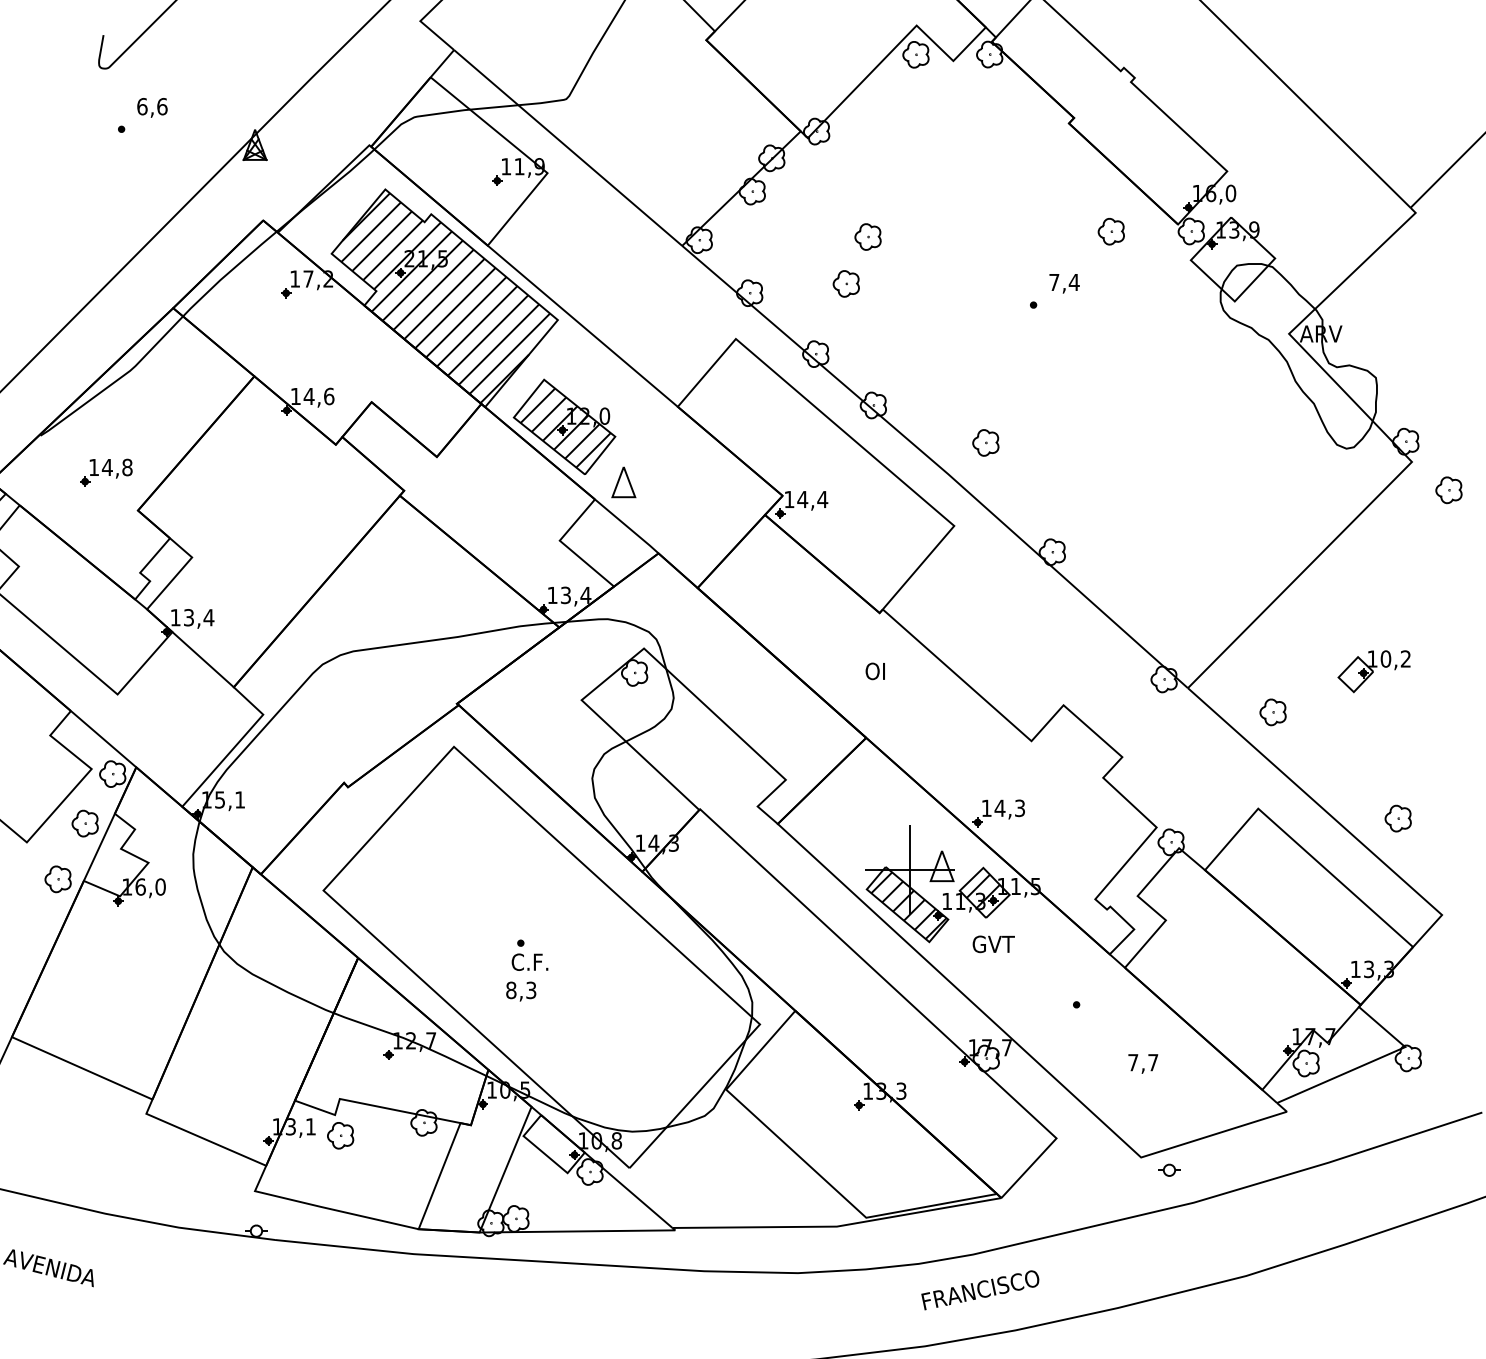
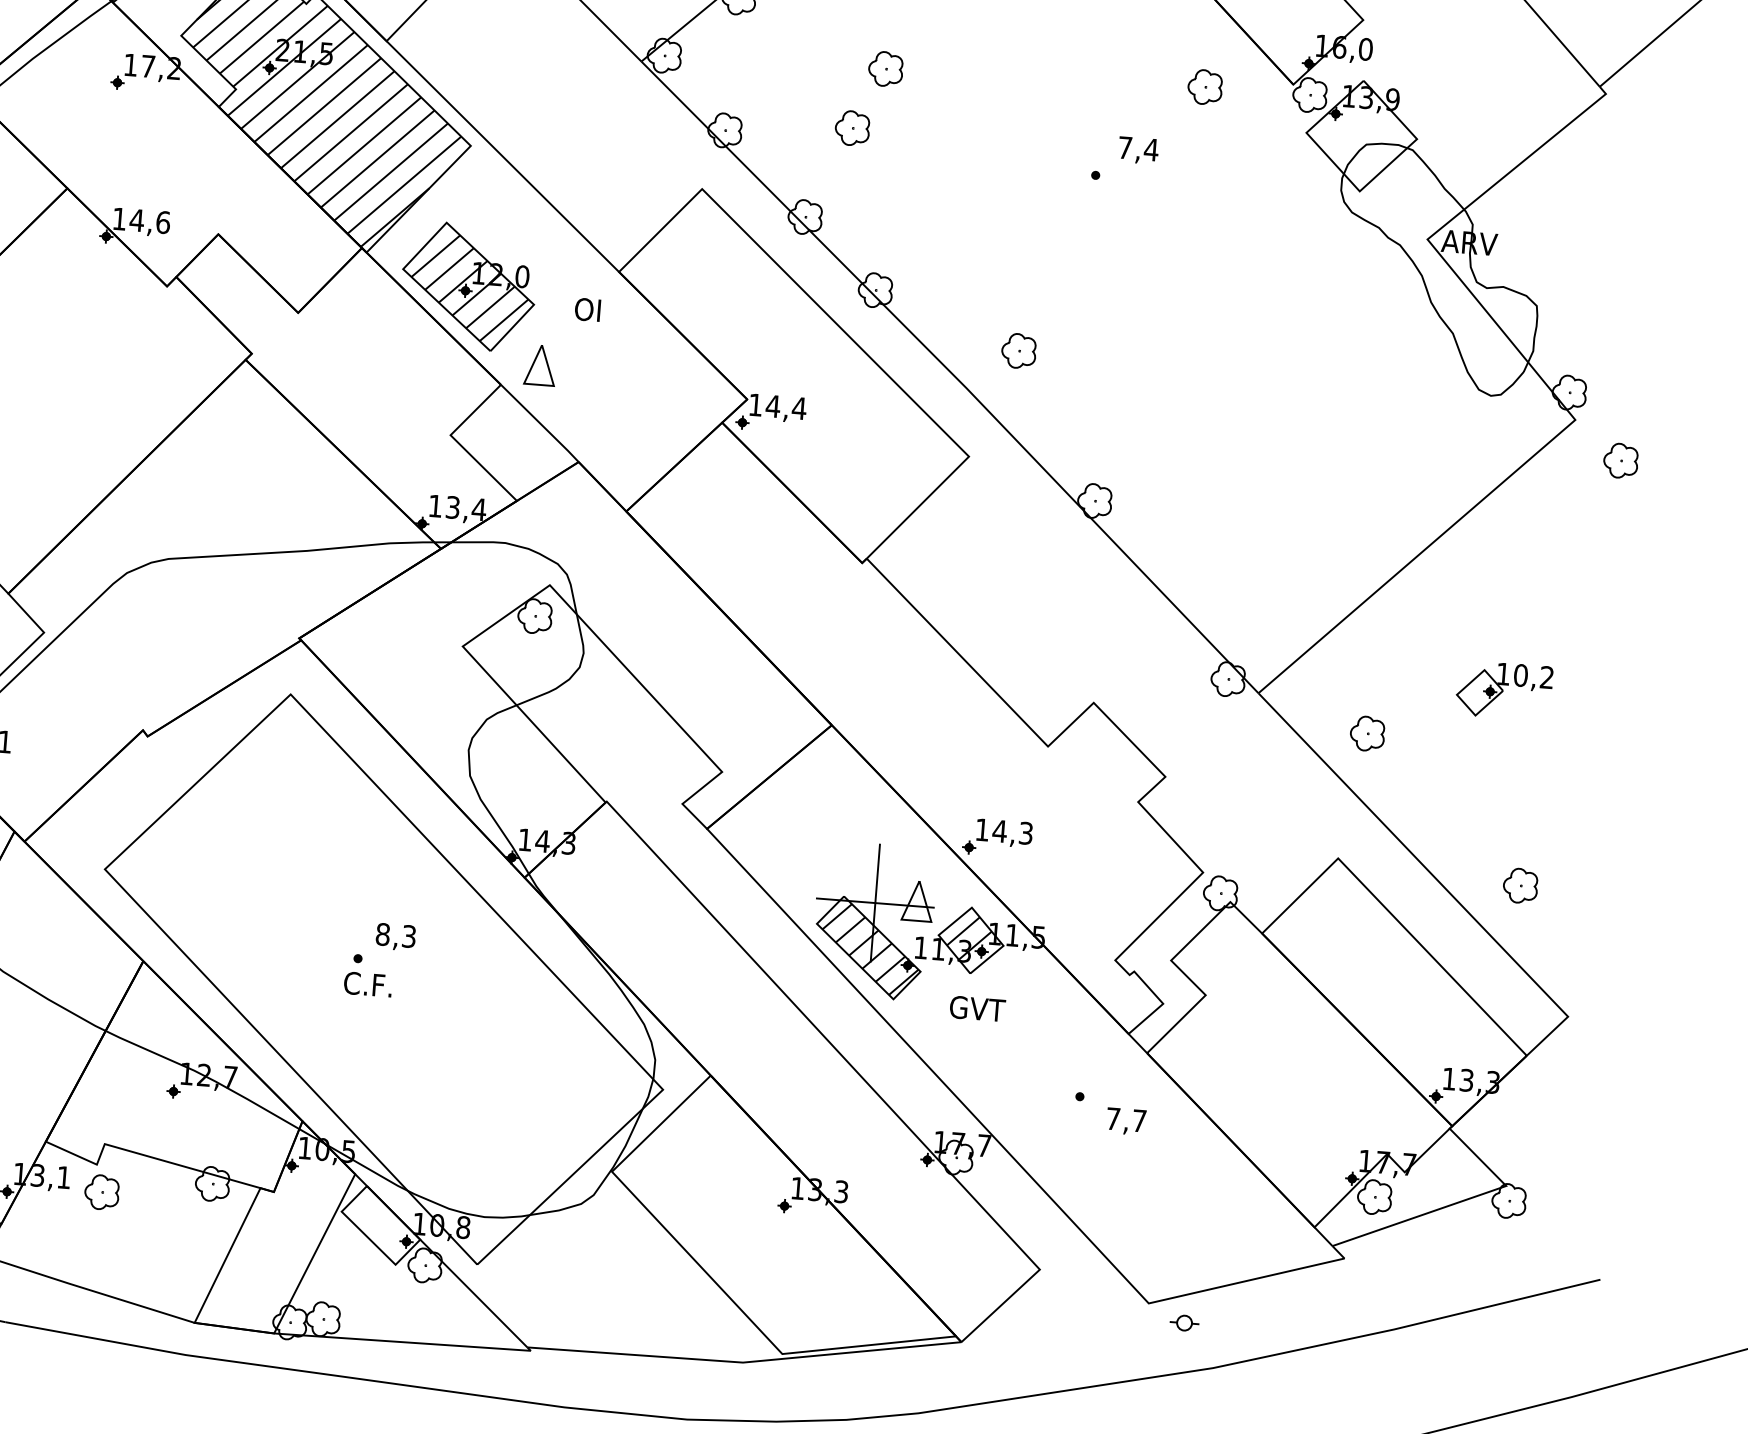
text: (874, 671) -> (586, 309), moved
text: (521, 991) -> (396, 936), moved
text: (1143, 1063) -> (1126, 1121), moved

